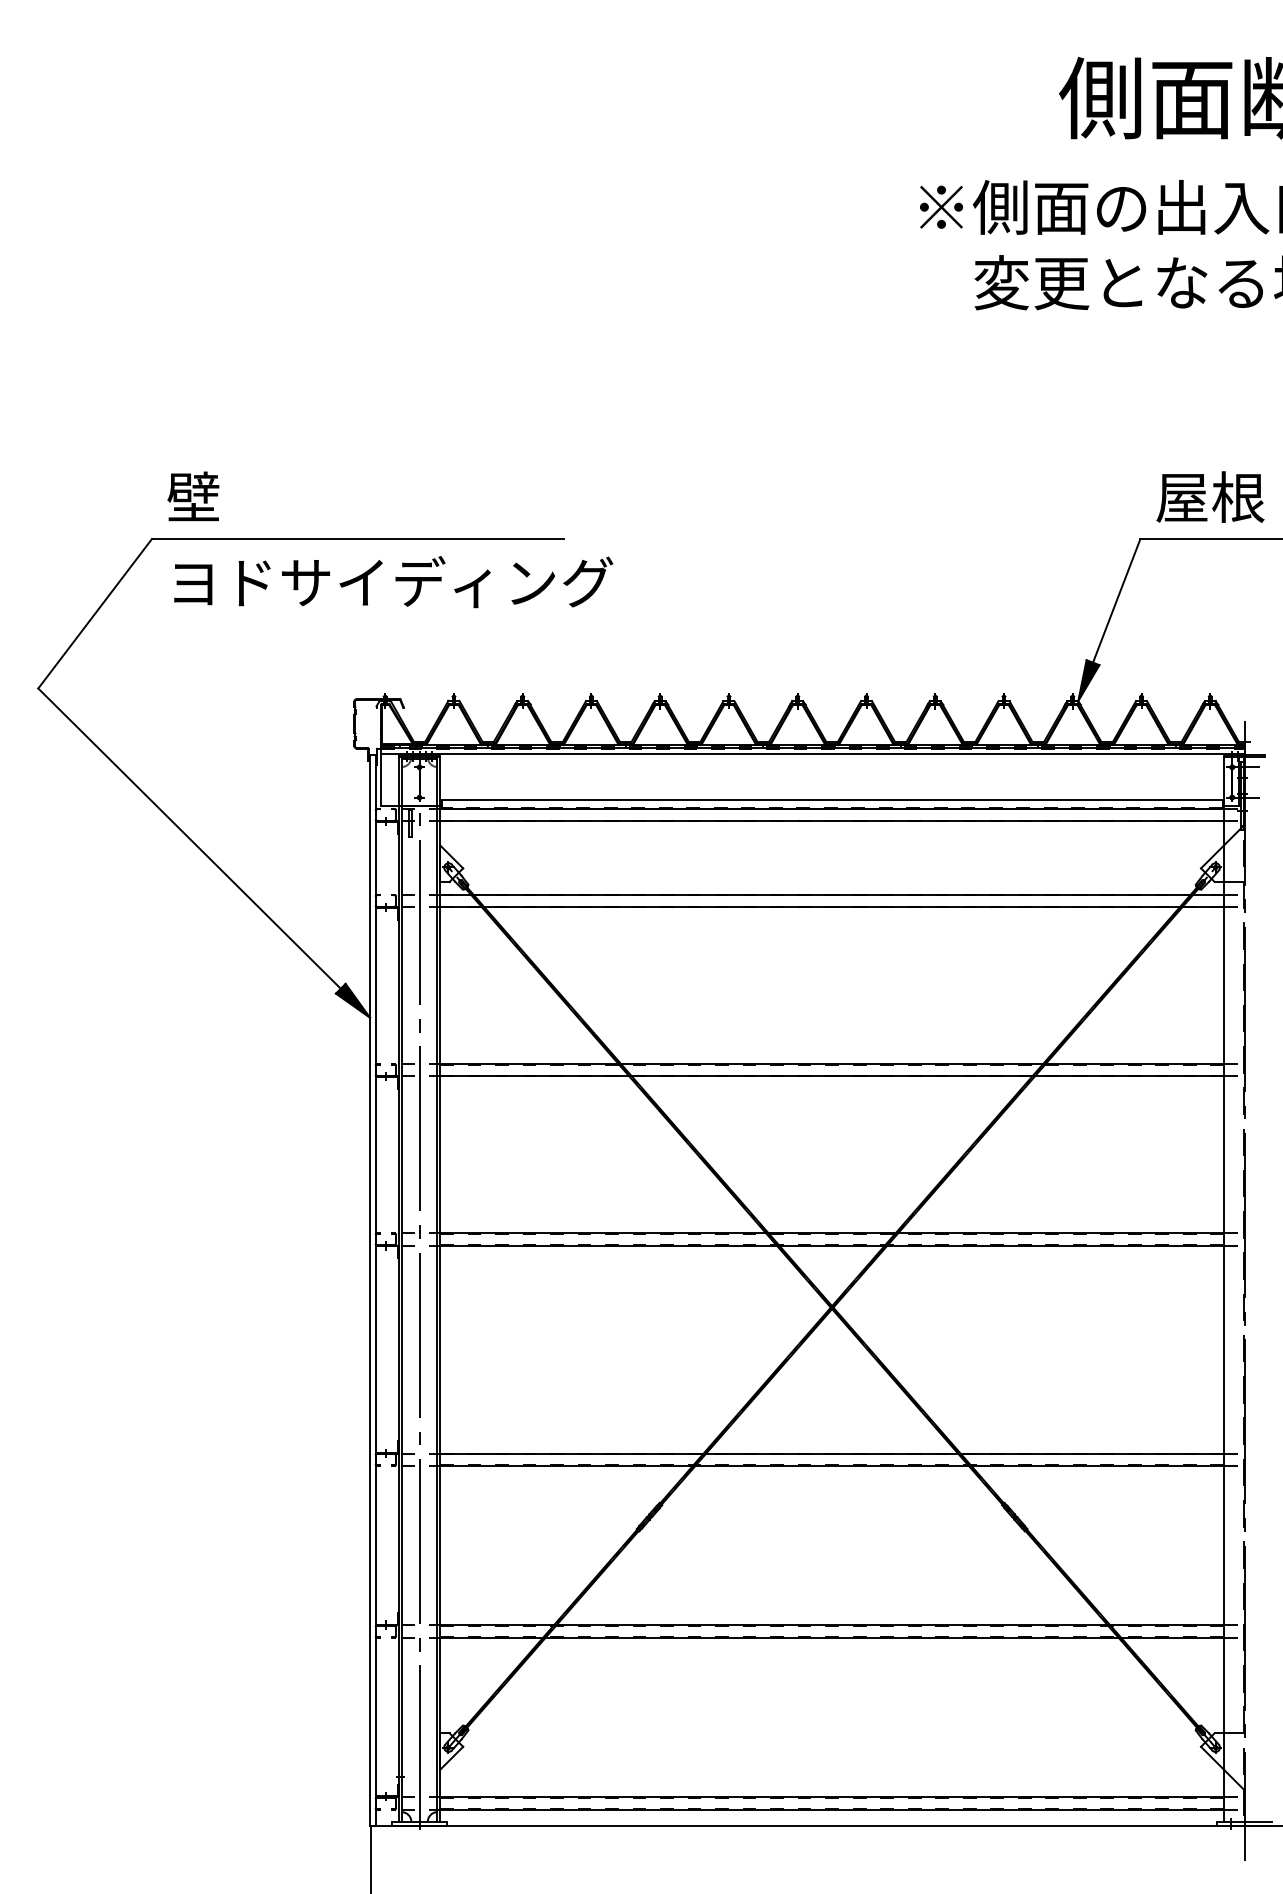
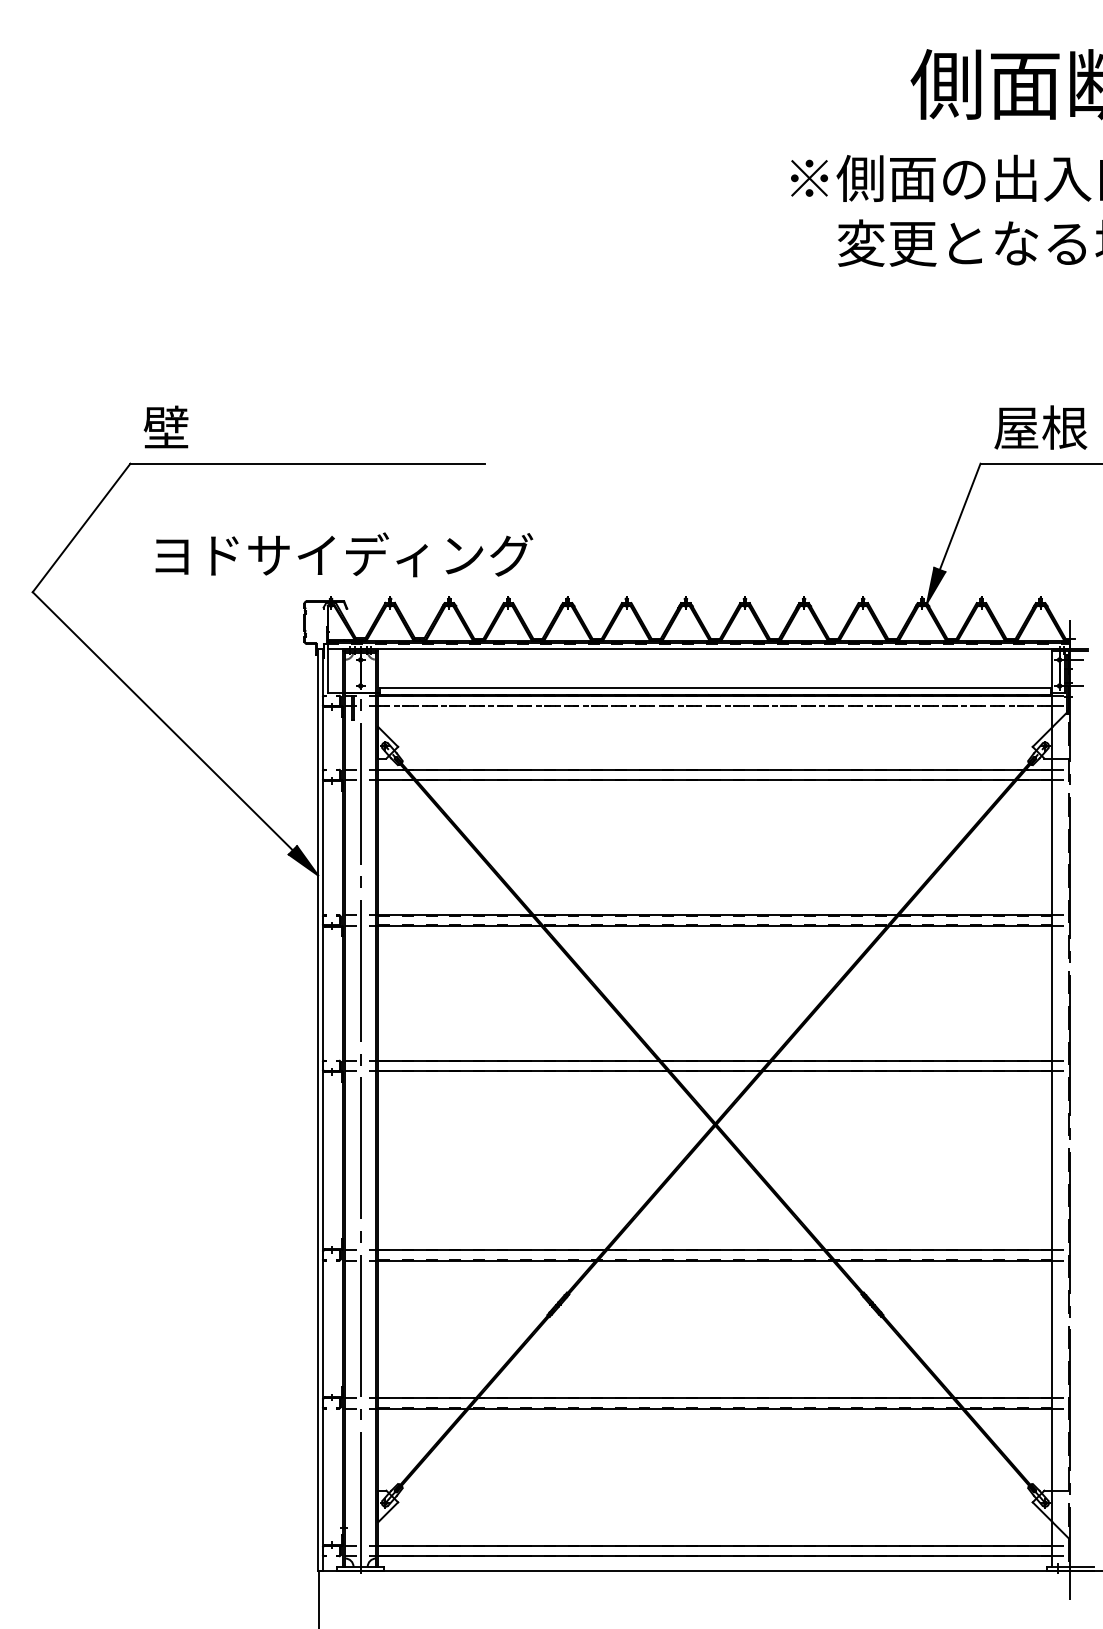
text: (393, 582) -> (344, 555), moved
line: (832, 821) -> (715, 706), solid -> dashed

